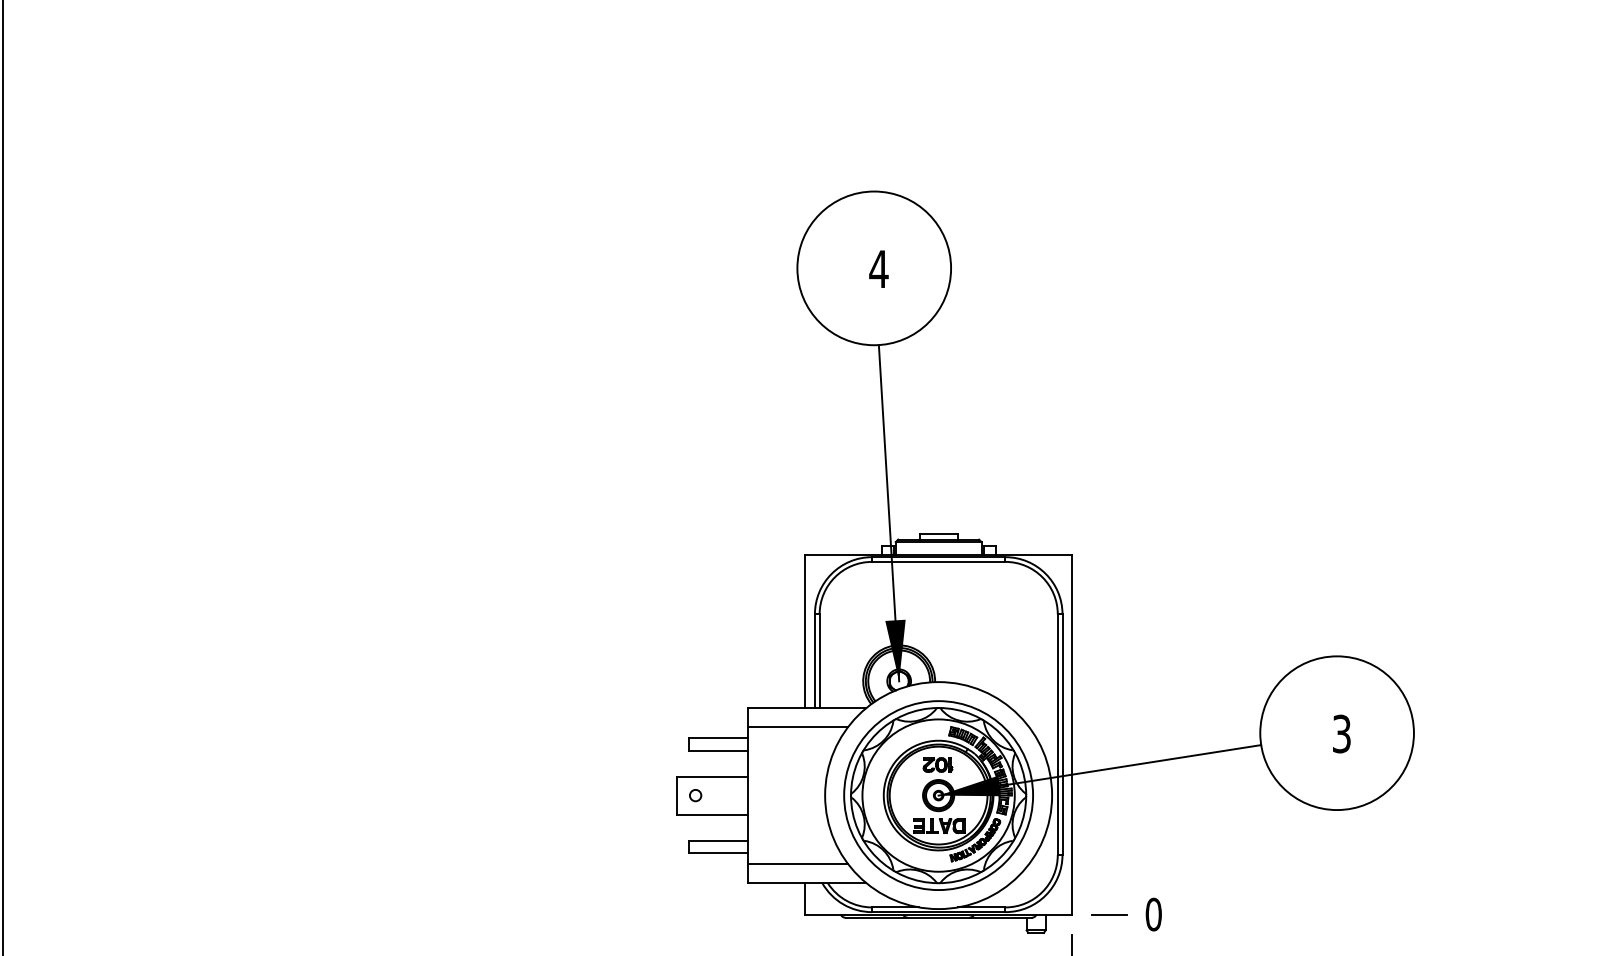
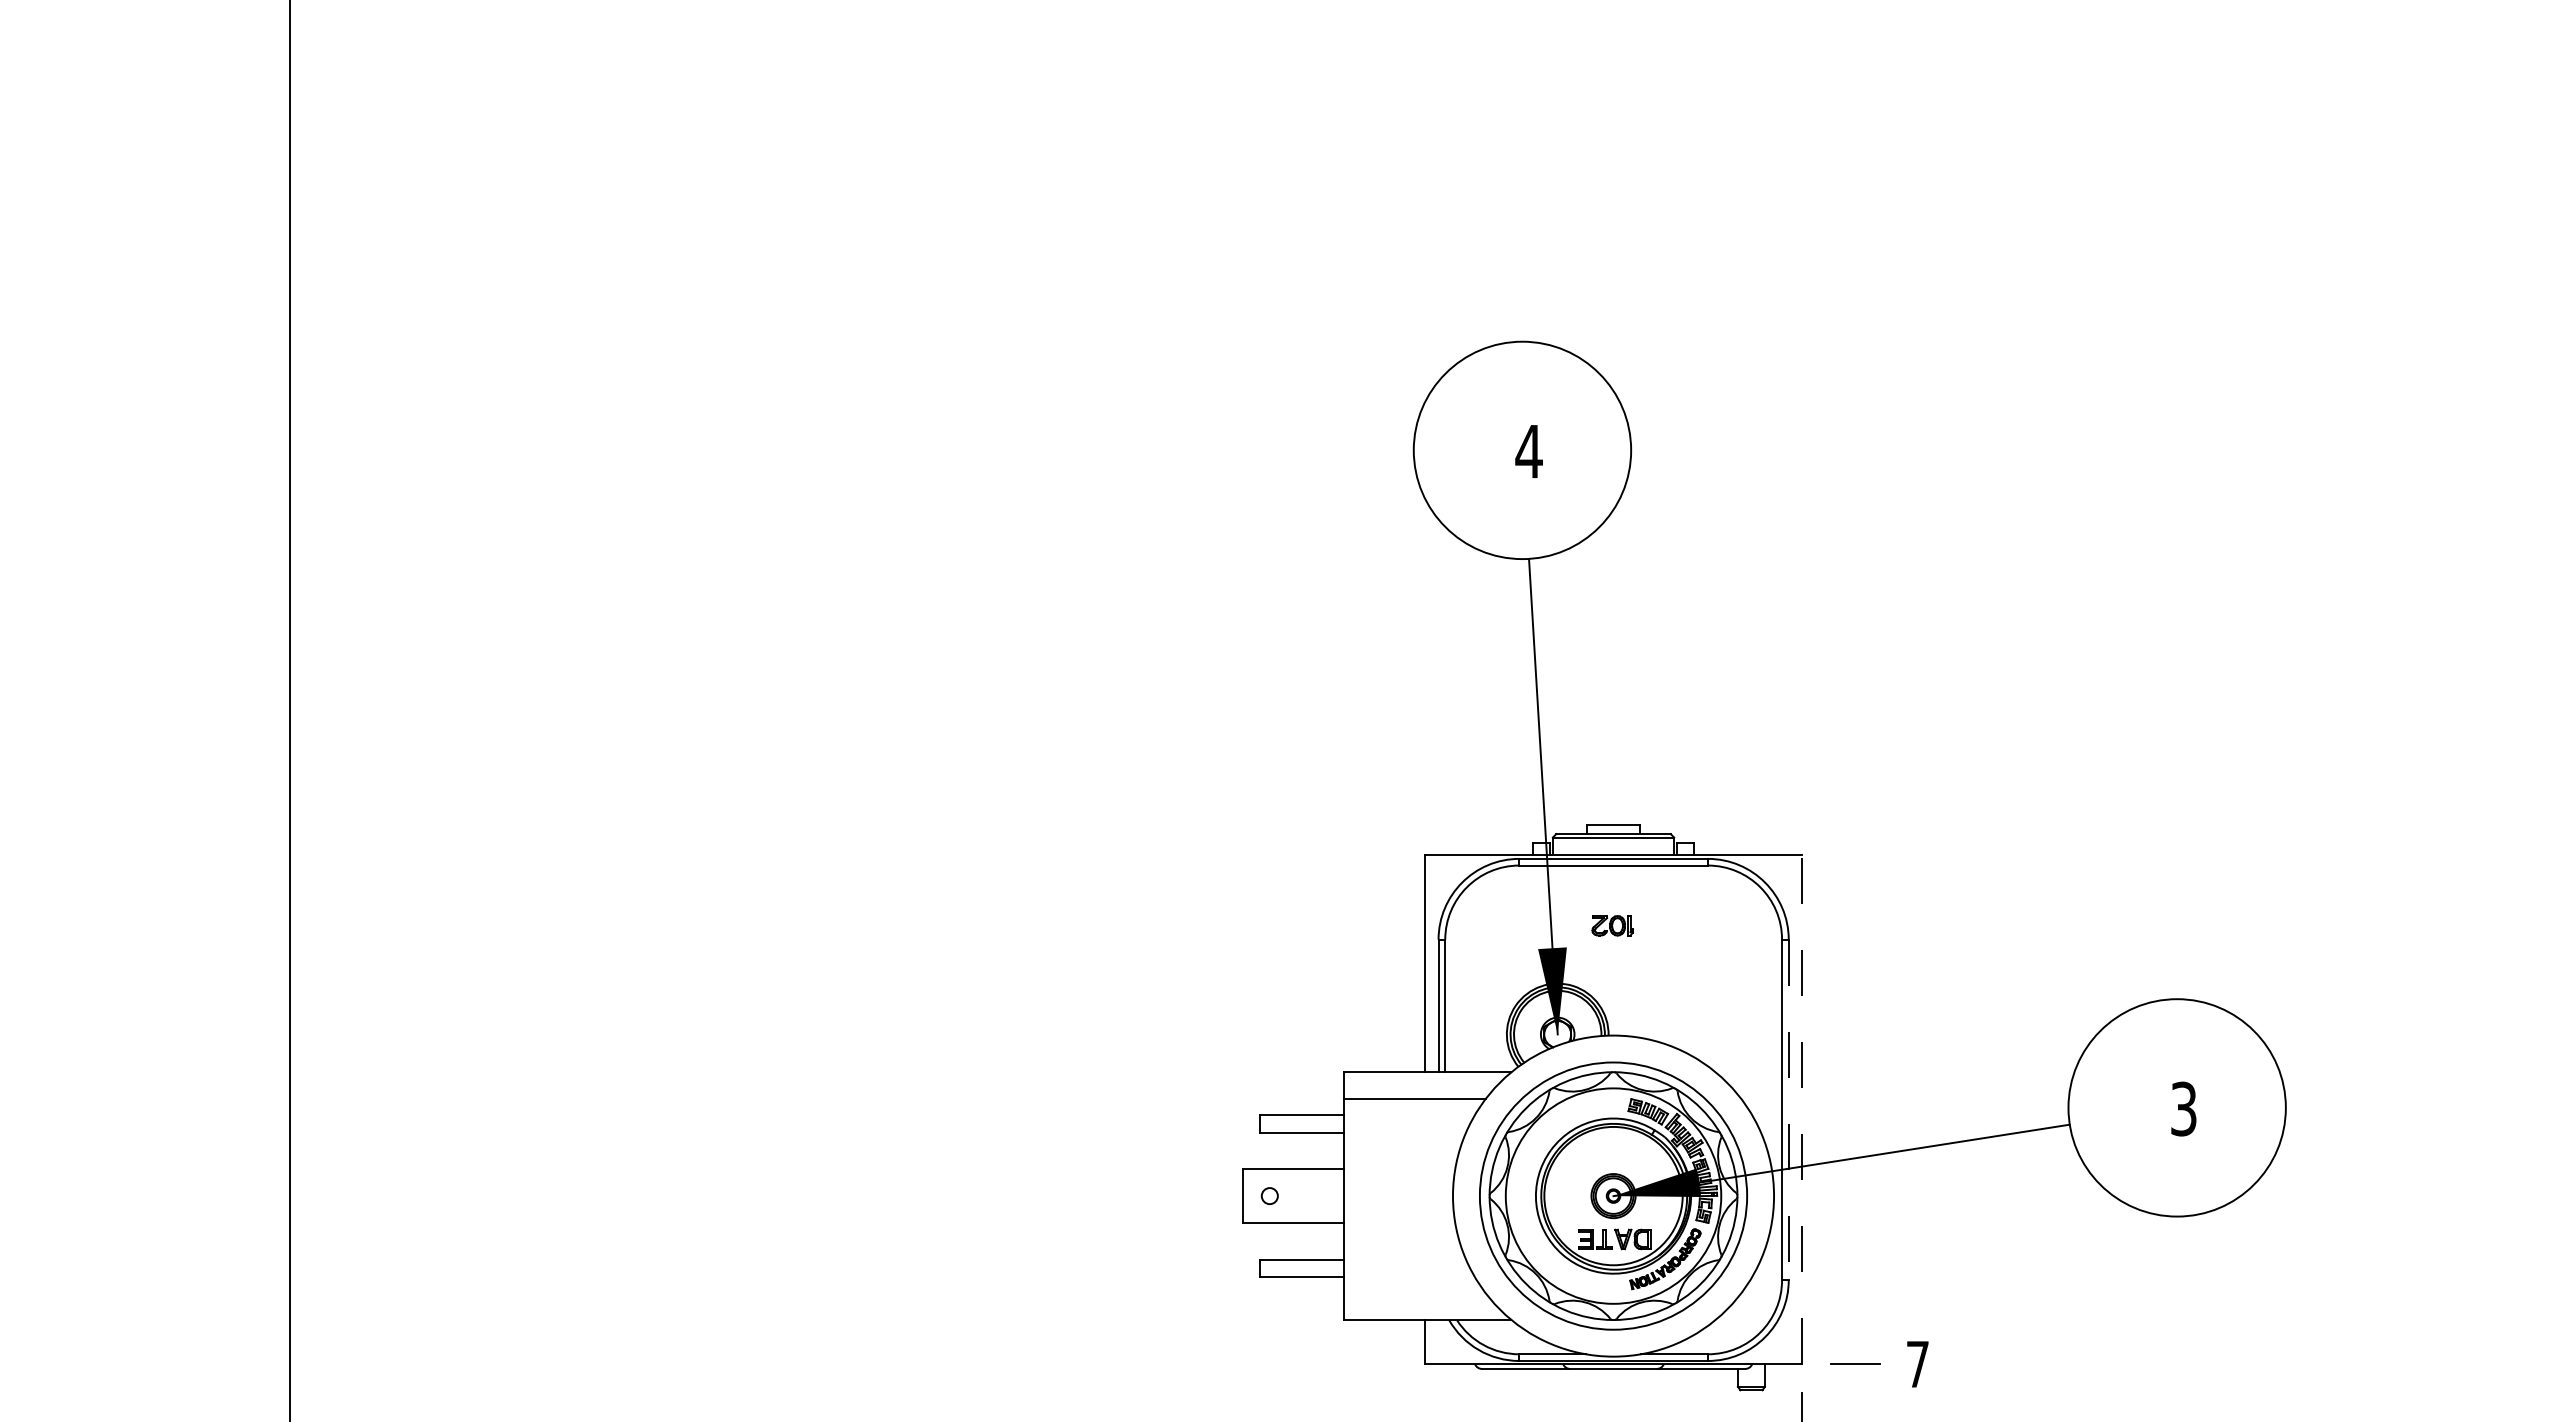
line: (1072, 734) -> (1802, 1109), solid -> dashed
line: (1062, 735) -> (1788, 1110), solid -> dashed
part: (937, 764) -> (1612, 925), moved
line: (797, 864) -> (1414, 1293), removed
text: (1153, 914) -> (1917, 1364), 0 -> 7

